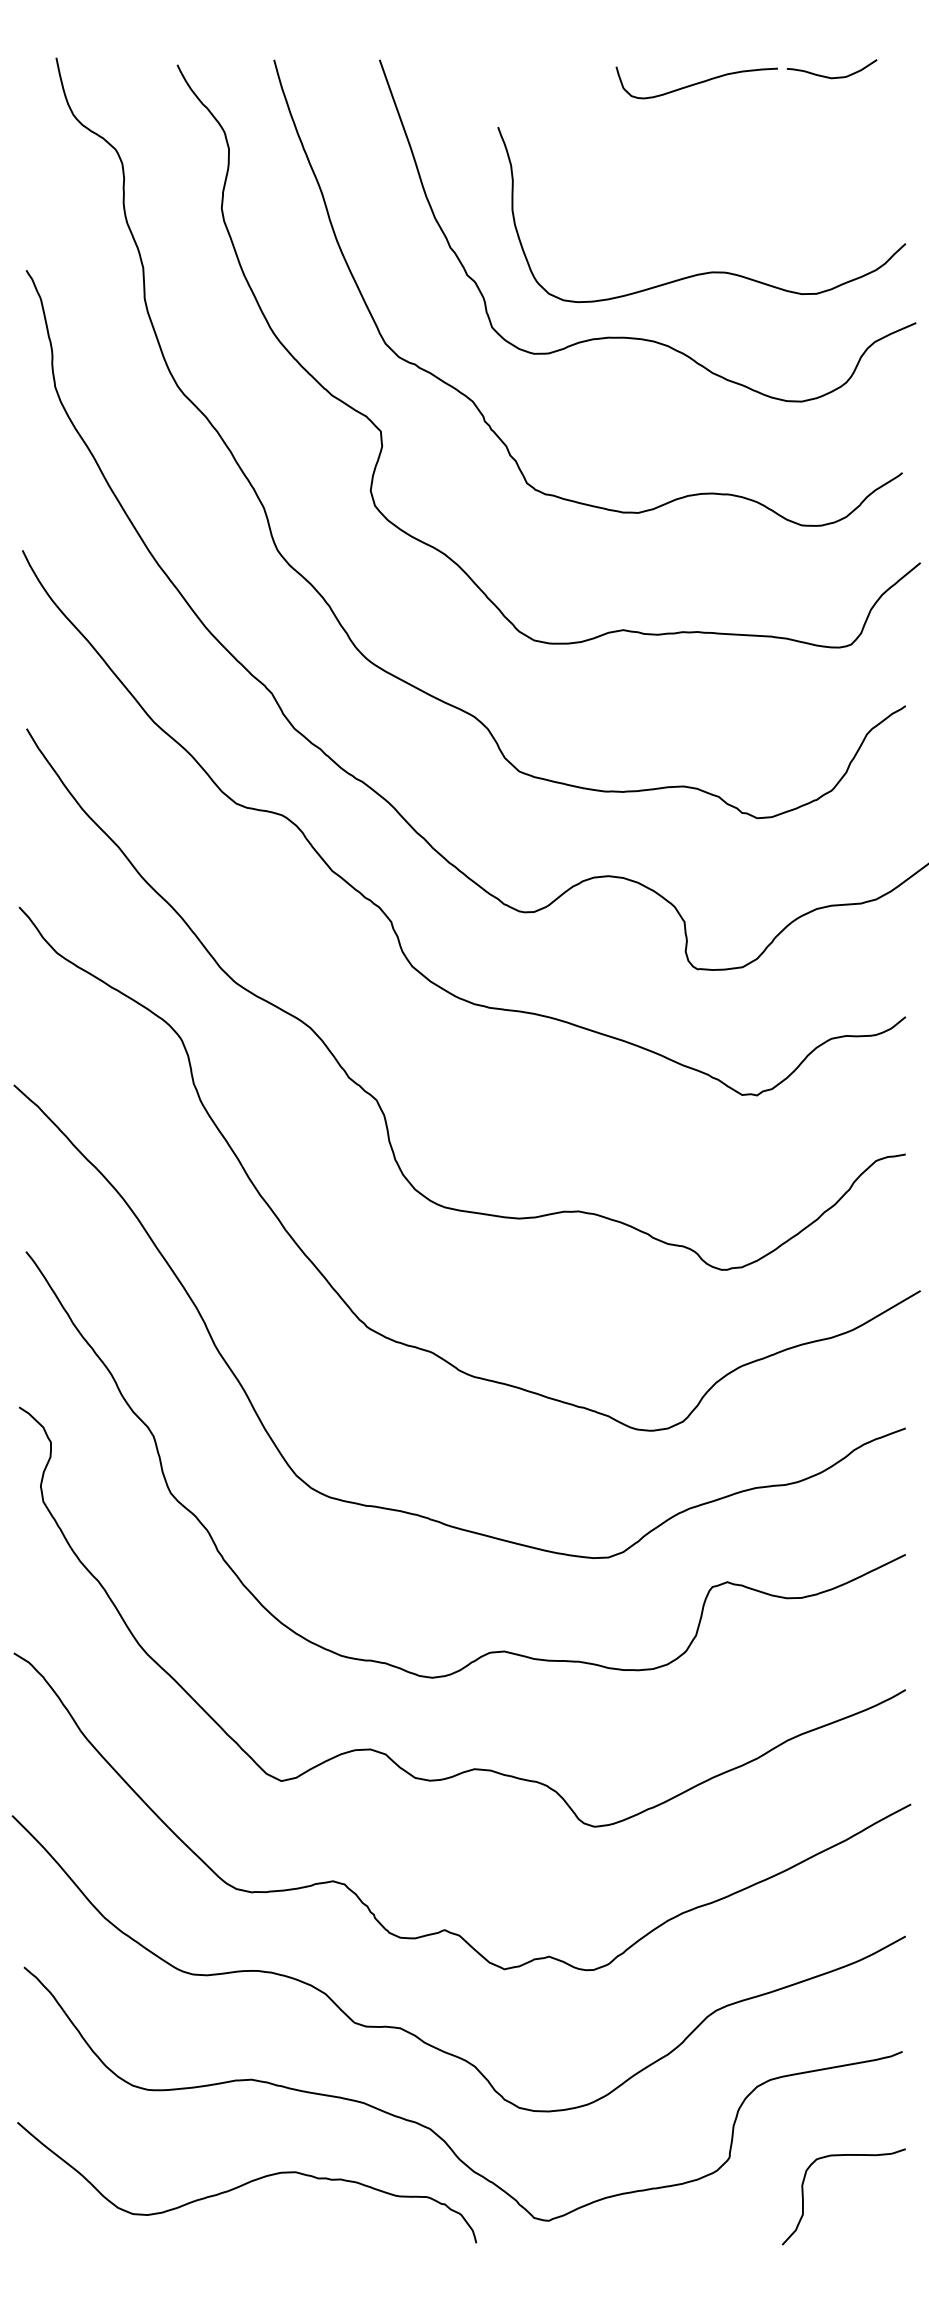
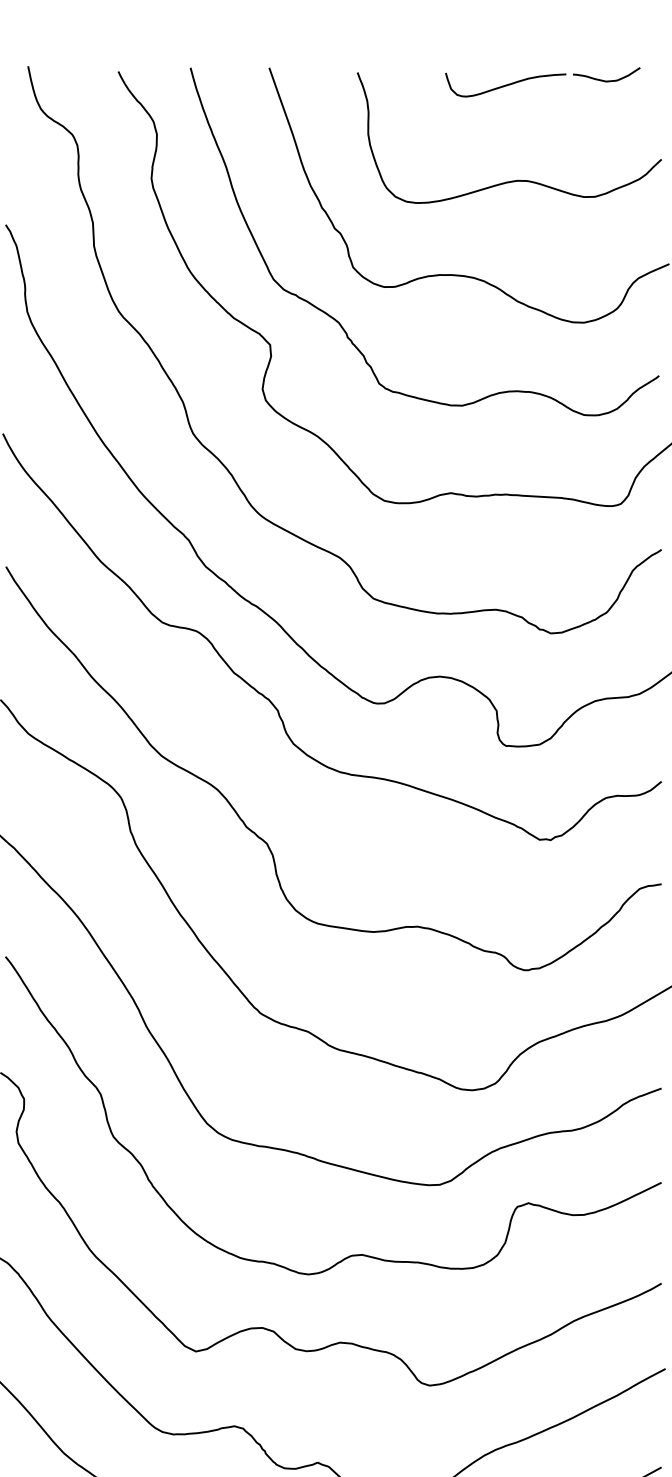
curve: (709, 271) -> (515, 180), moved

